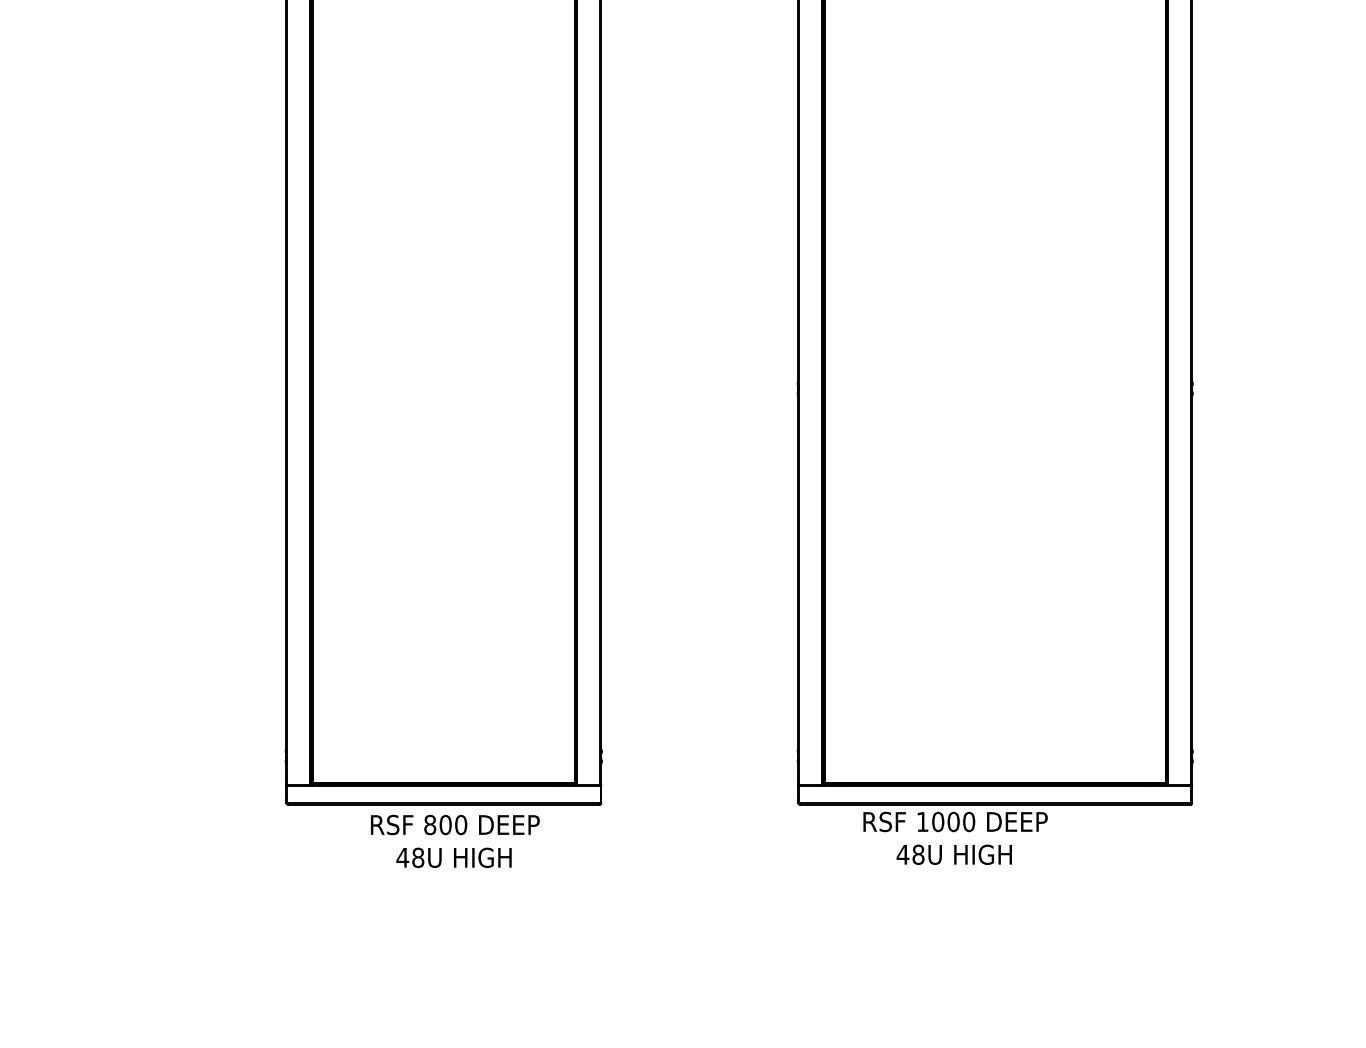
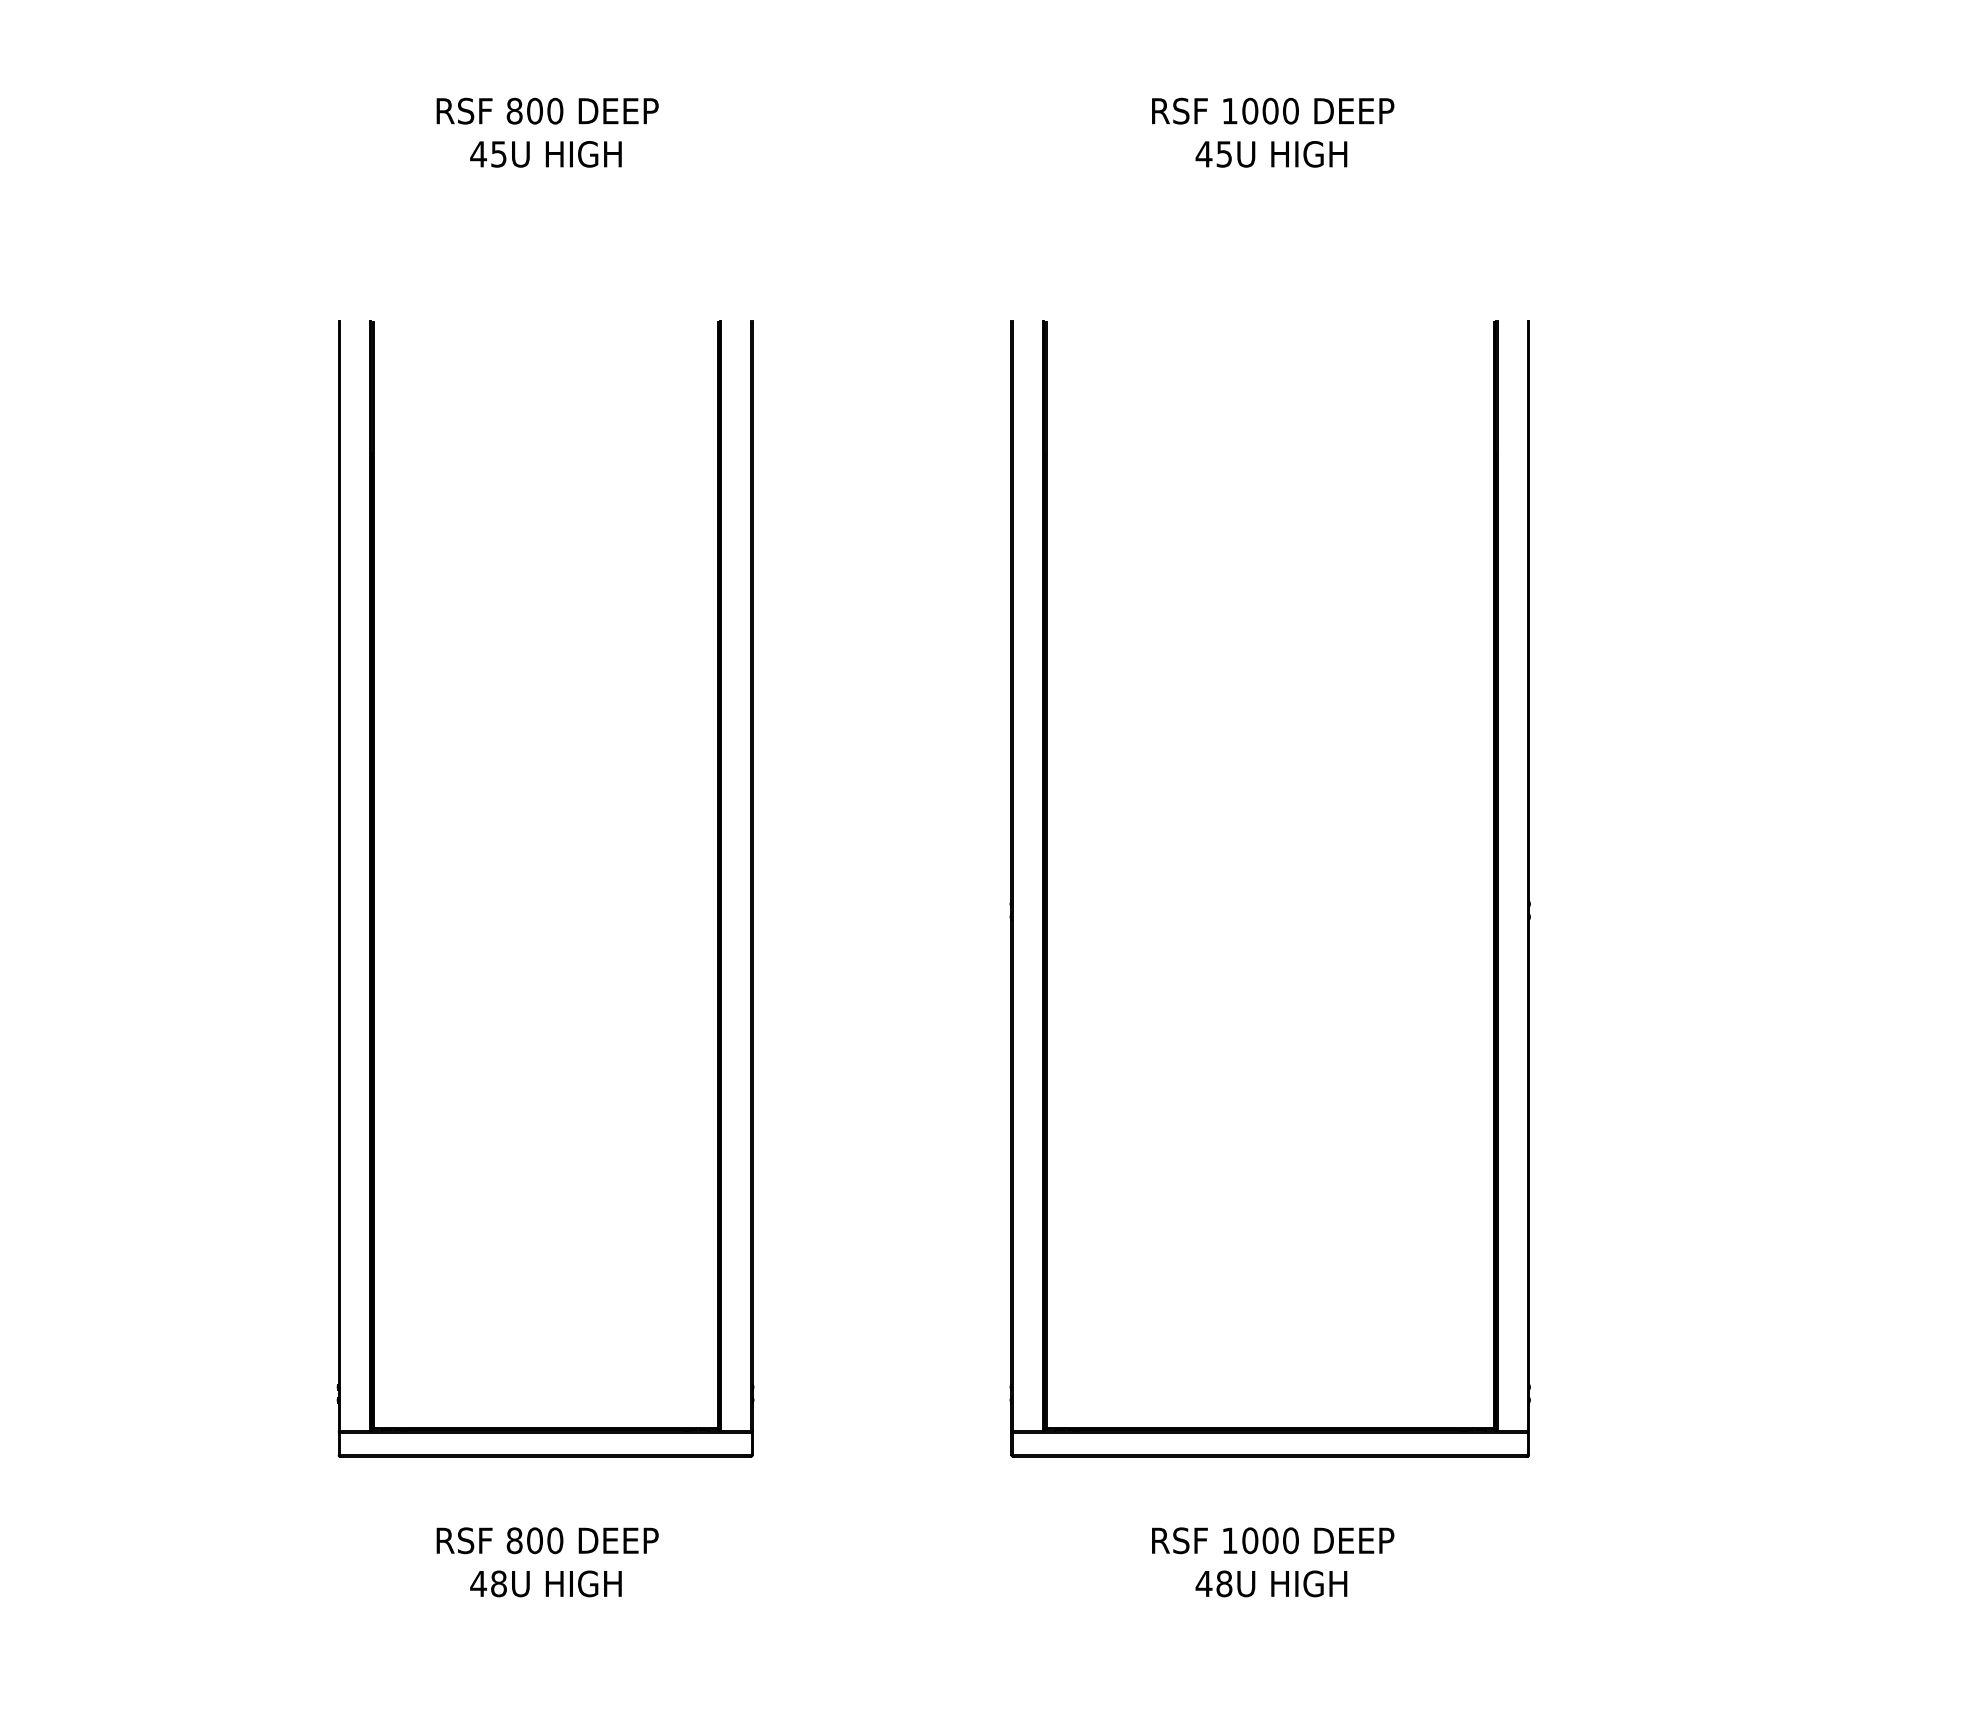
text: (955, 838) -> (1273, 1562), moved
text: (455, 841) -> (547, 1562), moved

